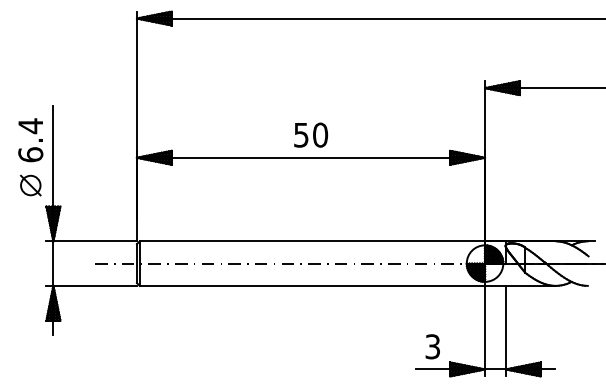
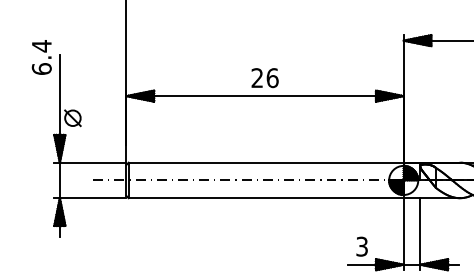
text: (311, 134) -> (265, 77), 50 -> 26
text: (30, 140) -> (41, 57), moved
part: (30, 185) -> (72, 118), moved

